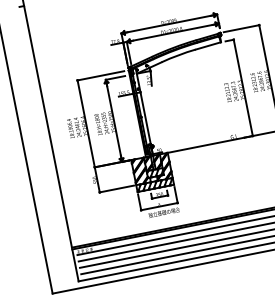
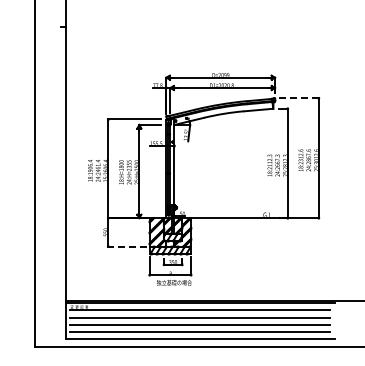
line: (242, 28) -> (299, 98), solid -> dashed
line: (116, 188) -> (127, 246), solid -> dashed

